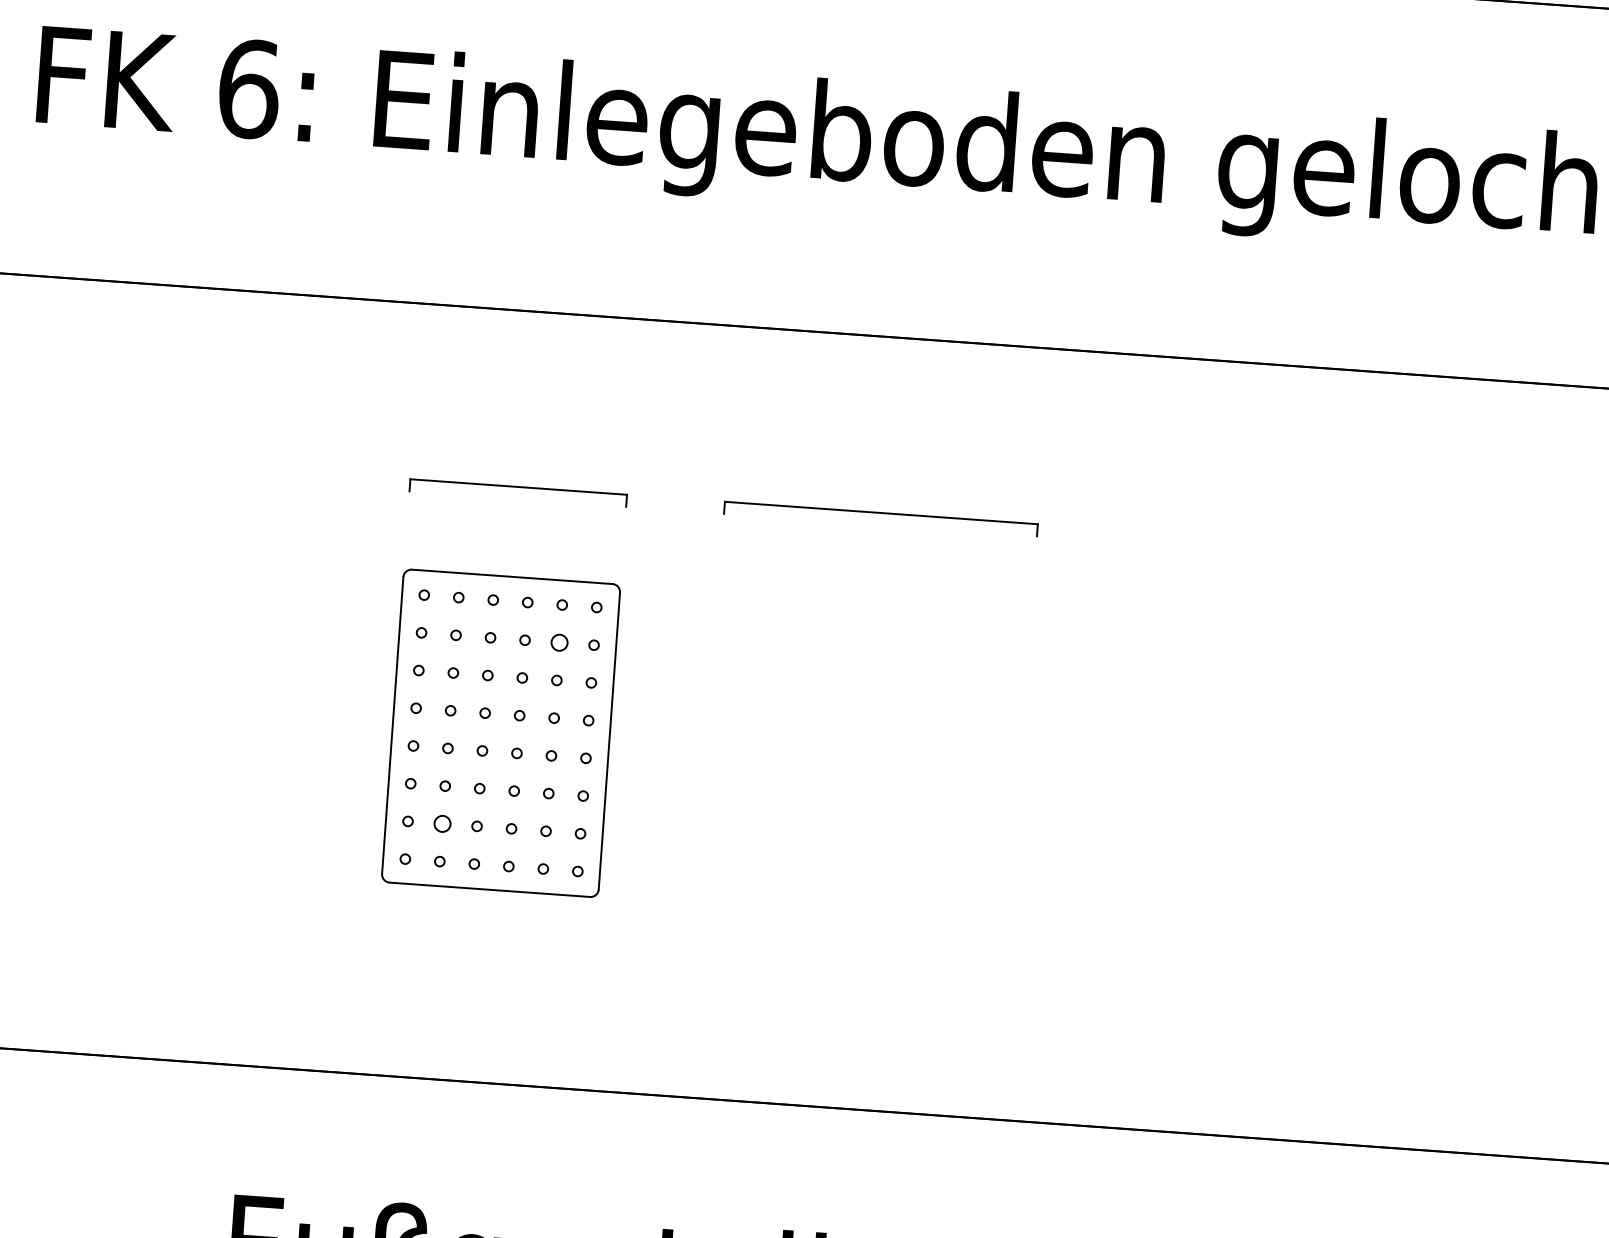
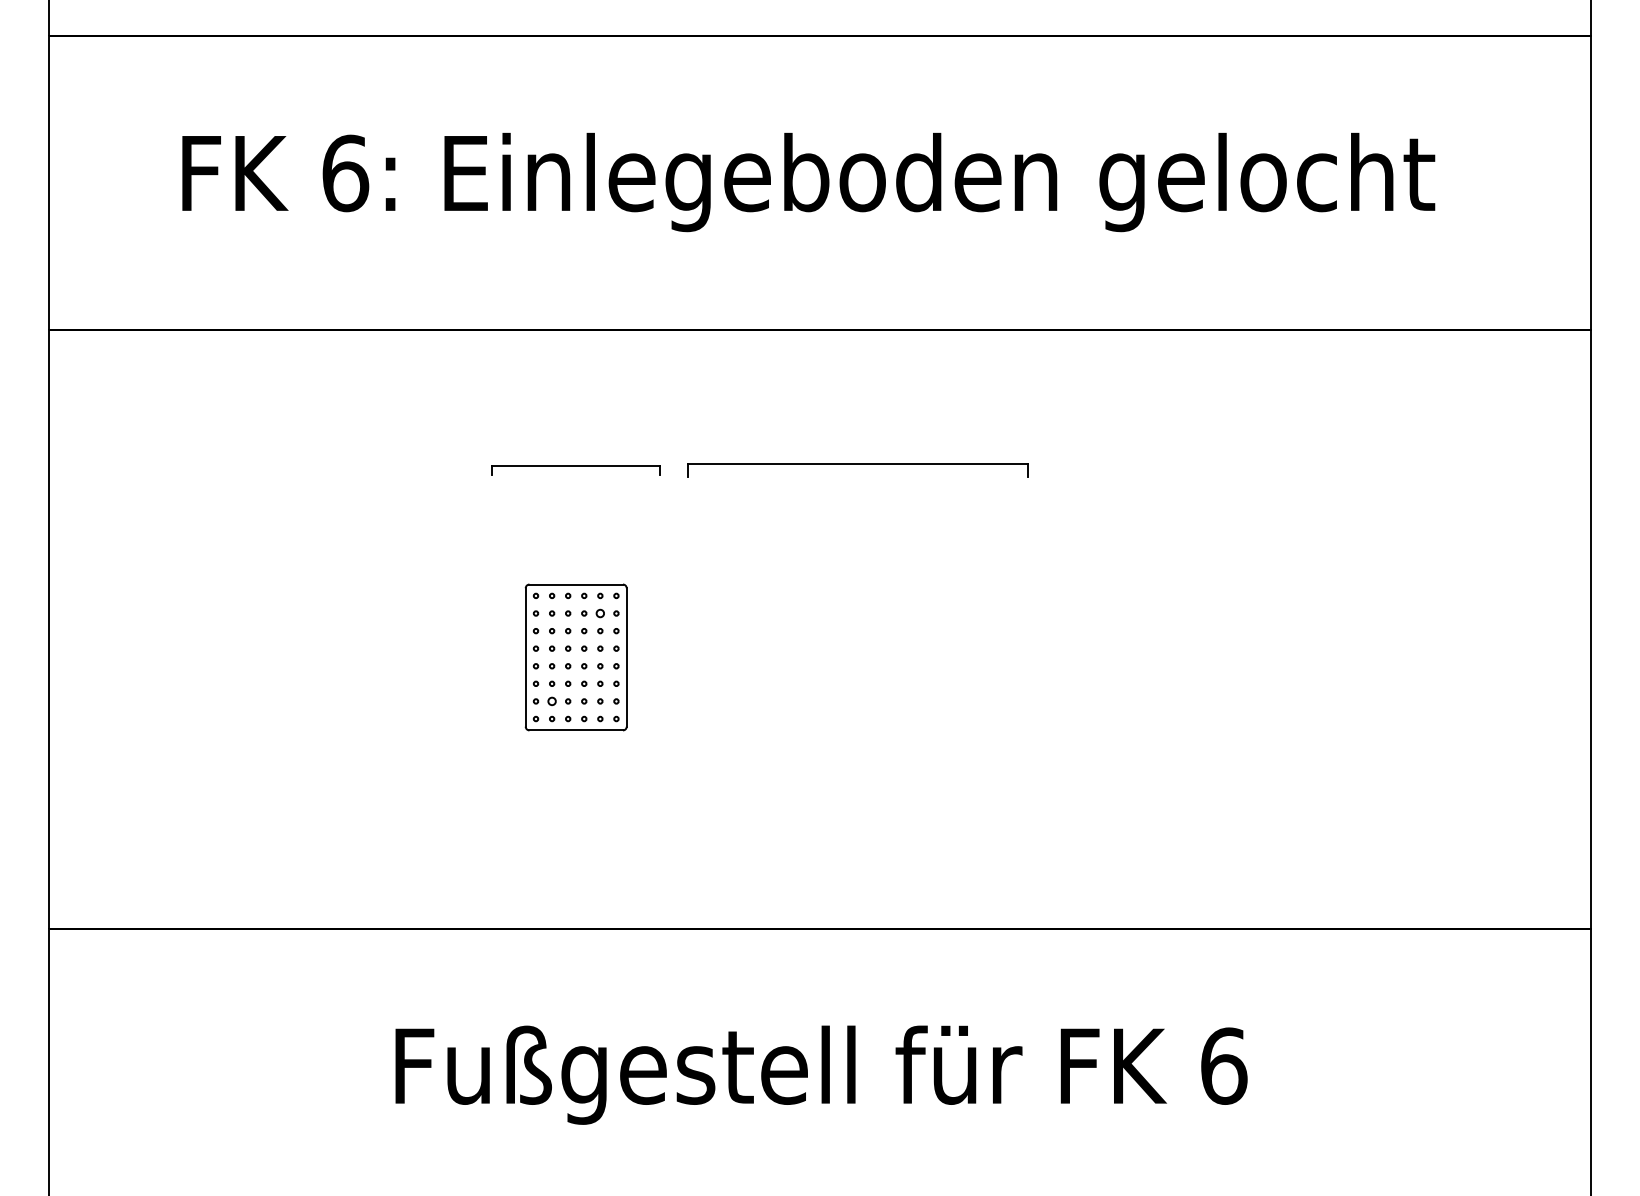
part: (880, 518) -> (857, 470), size x1.4
part: (501, 733) -> (576, 657), size x0.6

